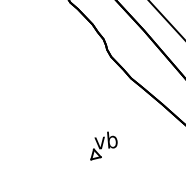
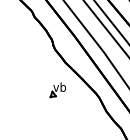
part: (102, 146) -> (57, 90), moved

